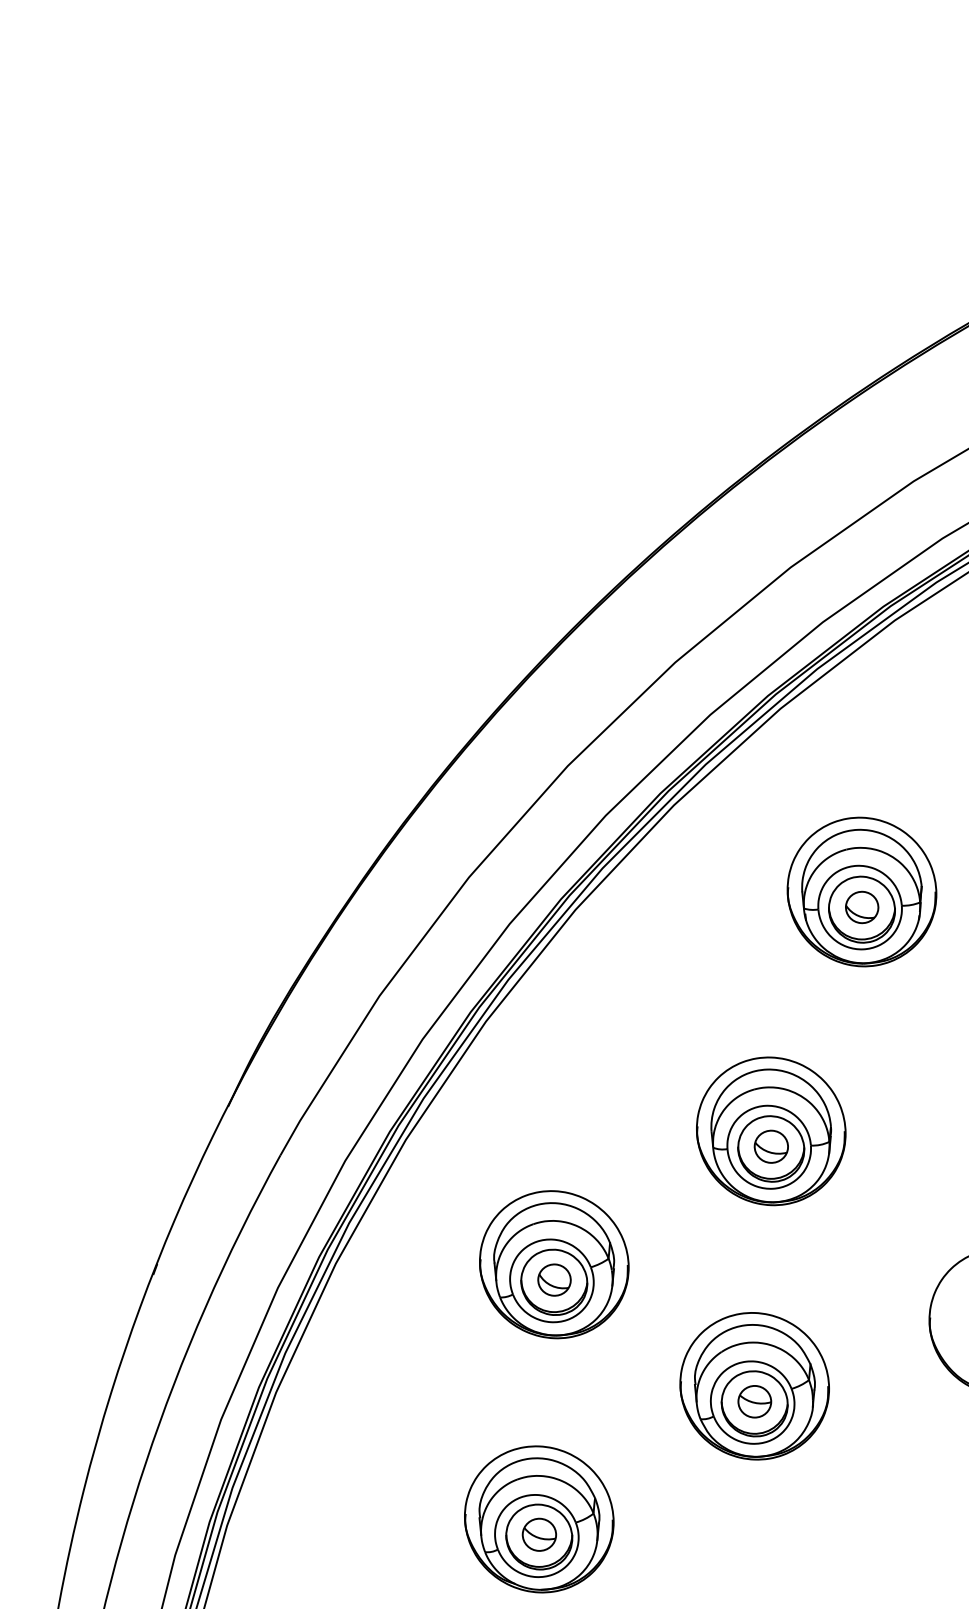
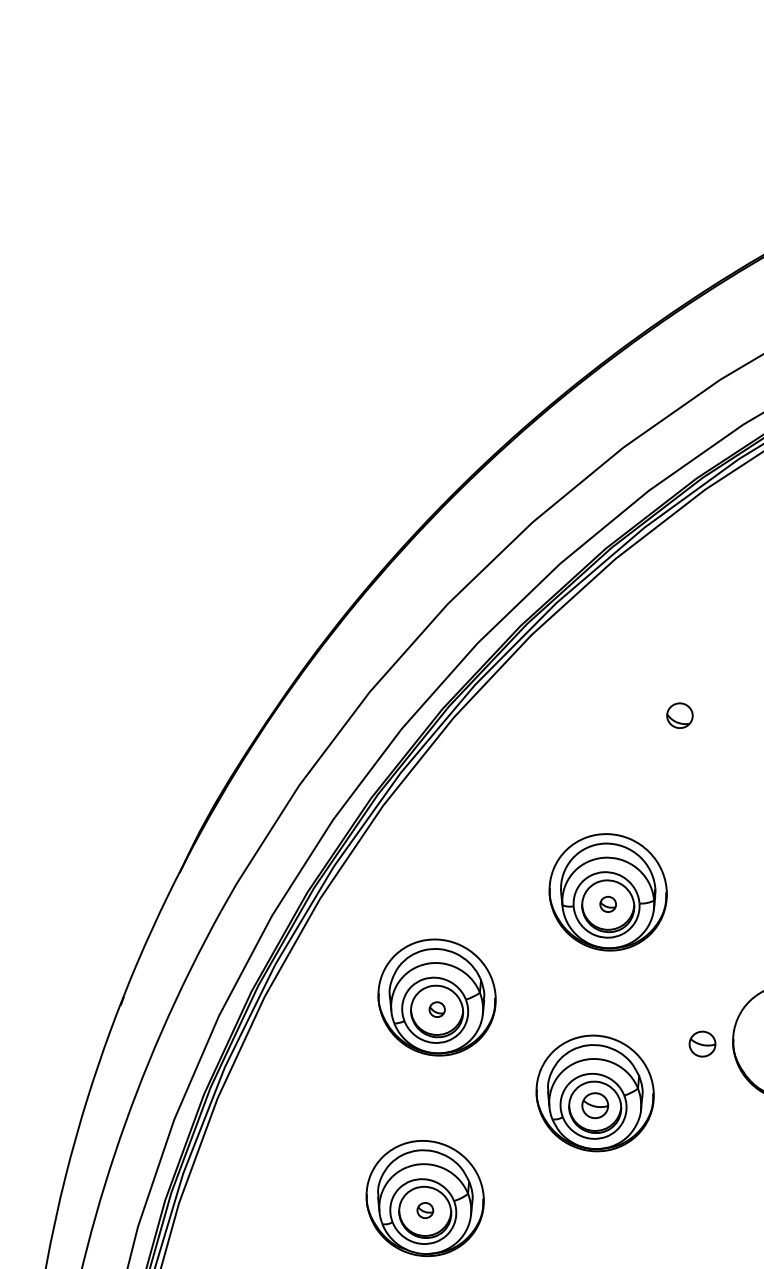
part: (861, 891) -> (679, 703), removed
part: (770, 1146) -> (607, 904), size x0.6
part: (554, 1279) -> (437, 1009), size x0.6
part: (890, 1323) -> (702, 1043), added
part: (539, 1534) -> (425, 1210), size x0.6

